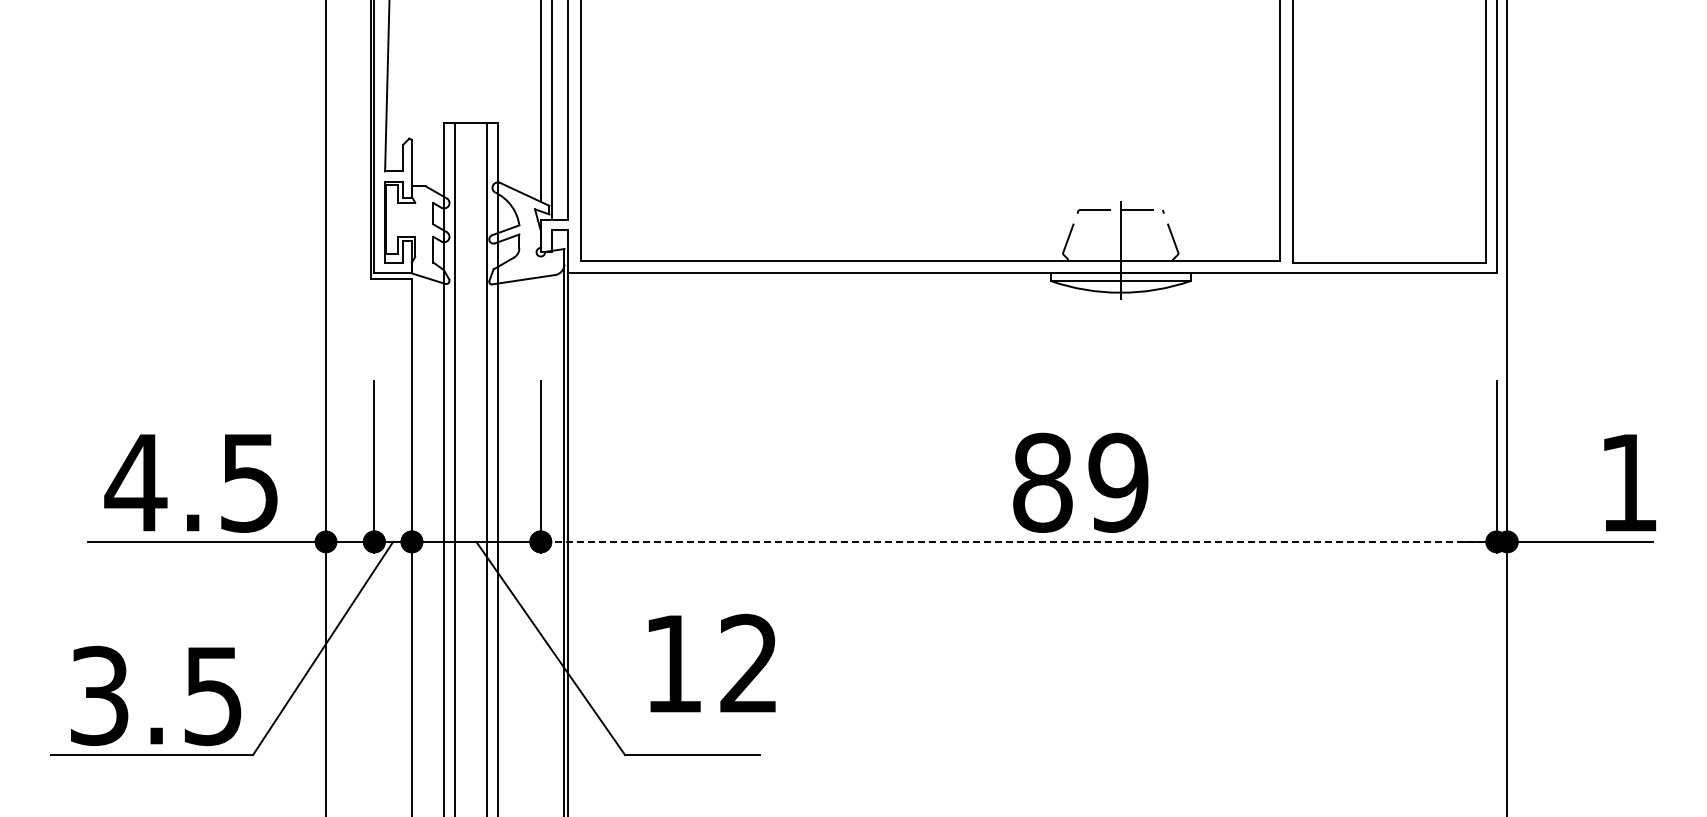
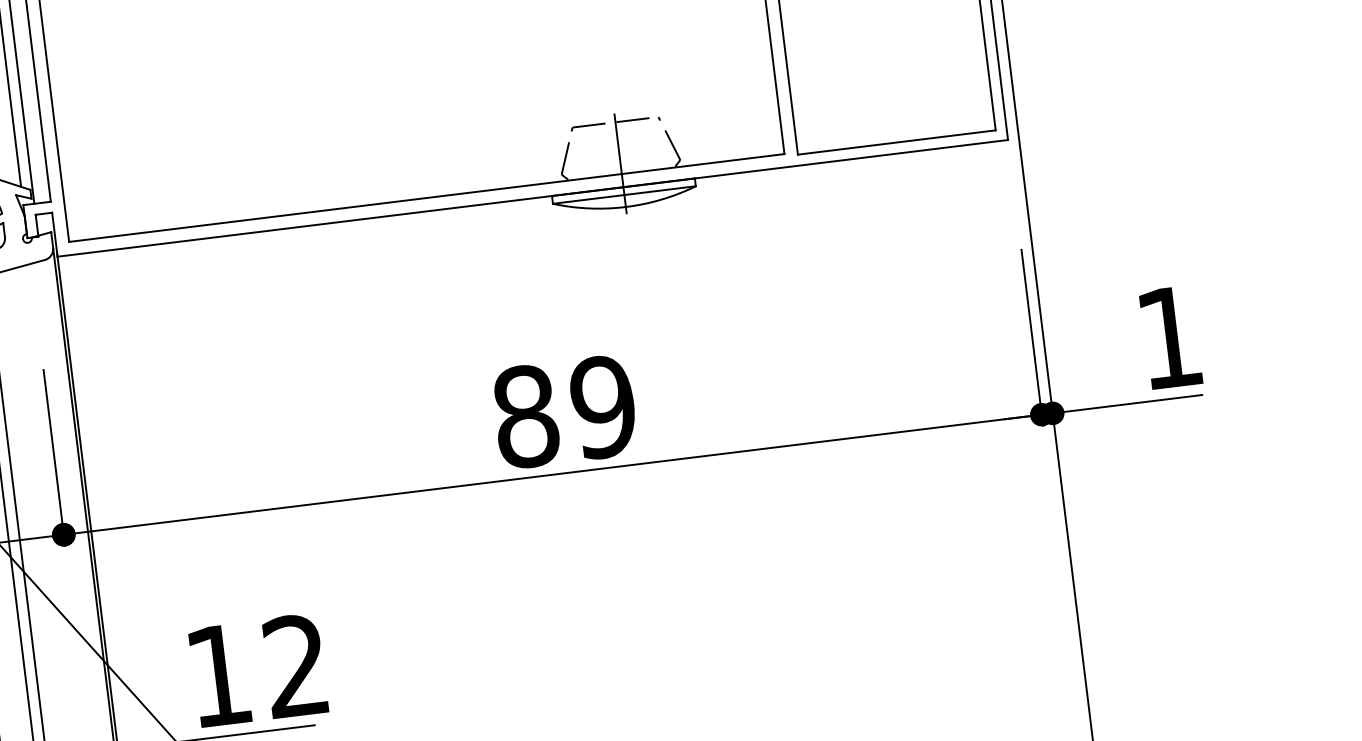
text: (1080, 482) -> (564, 411), moved
line: (1018, 541) -> (552, 474), dashed -> solid
text: (711, 662) -> (257, 669), moved

